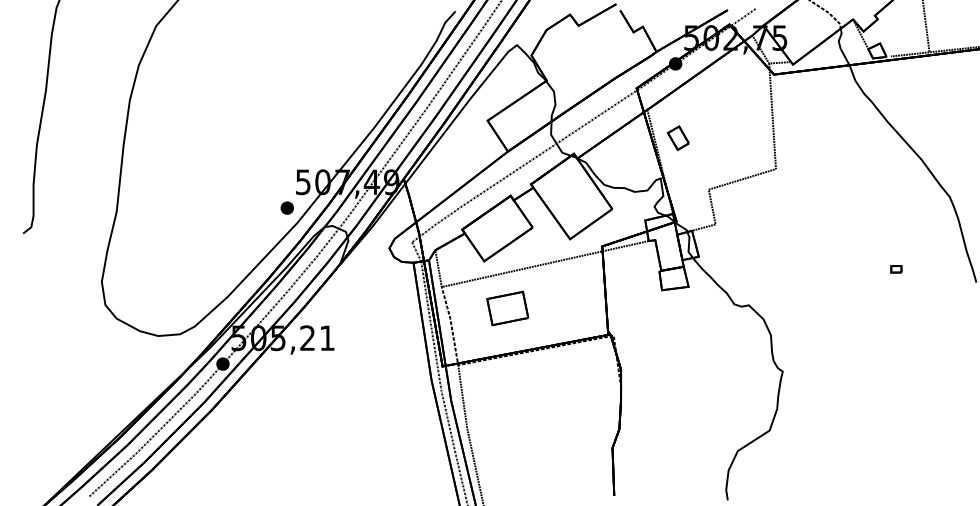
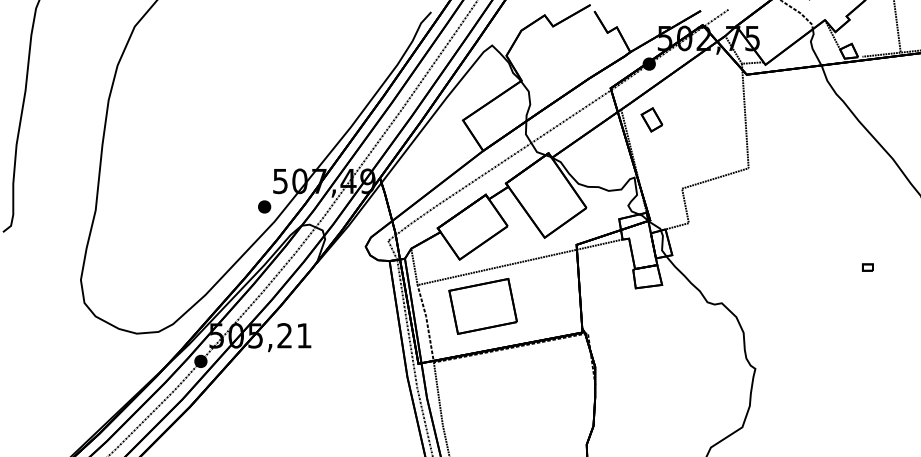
part: (677, 138) -> (651, 120), moved
part: (507, 308) -> (482, 306), size x1.67

